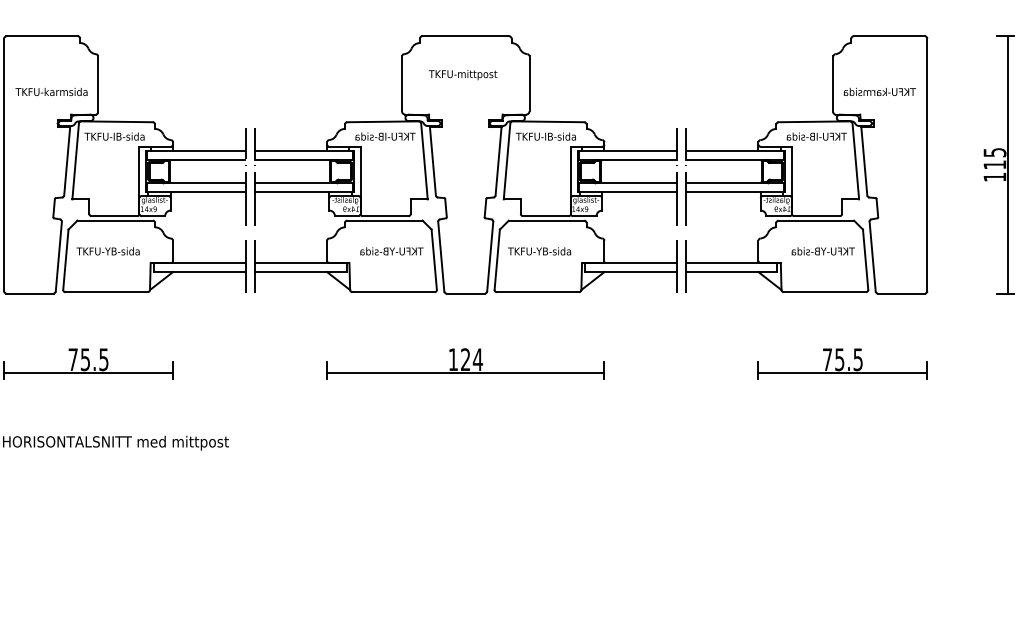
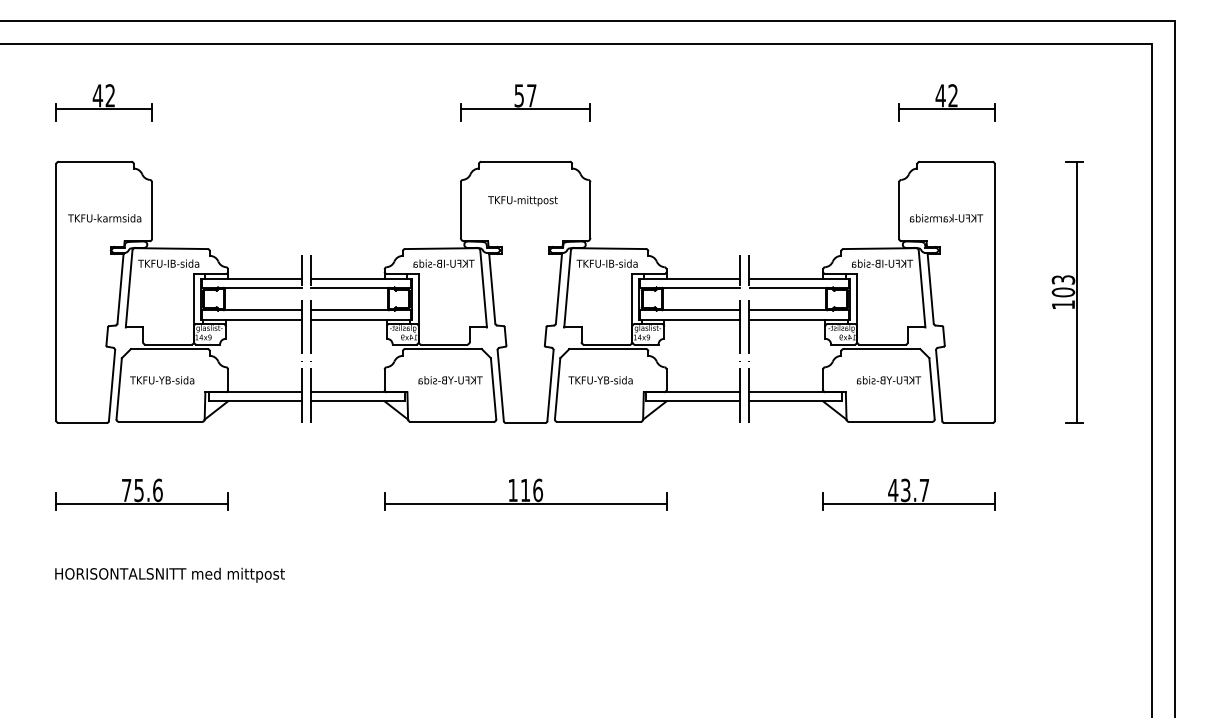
text: (994, 159) -> (1063, 286), 115 -> 103
text: (103, 359) -> (157, 490), 75.5 -> 75.6
text: (471, 359) -> (531, 490), 124 -> 116
text: (842, 359) -> (908, 490), 75.5 -> 43.7

